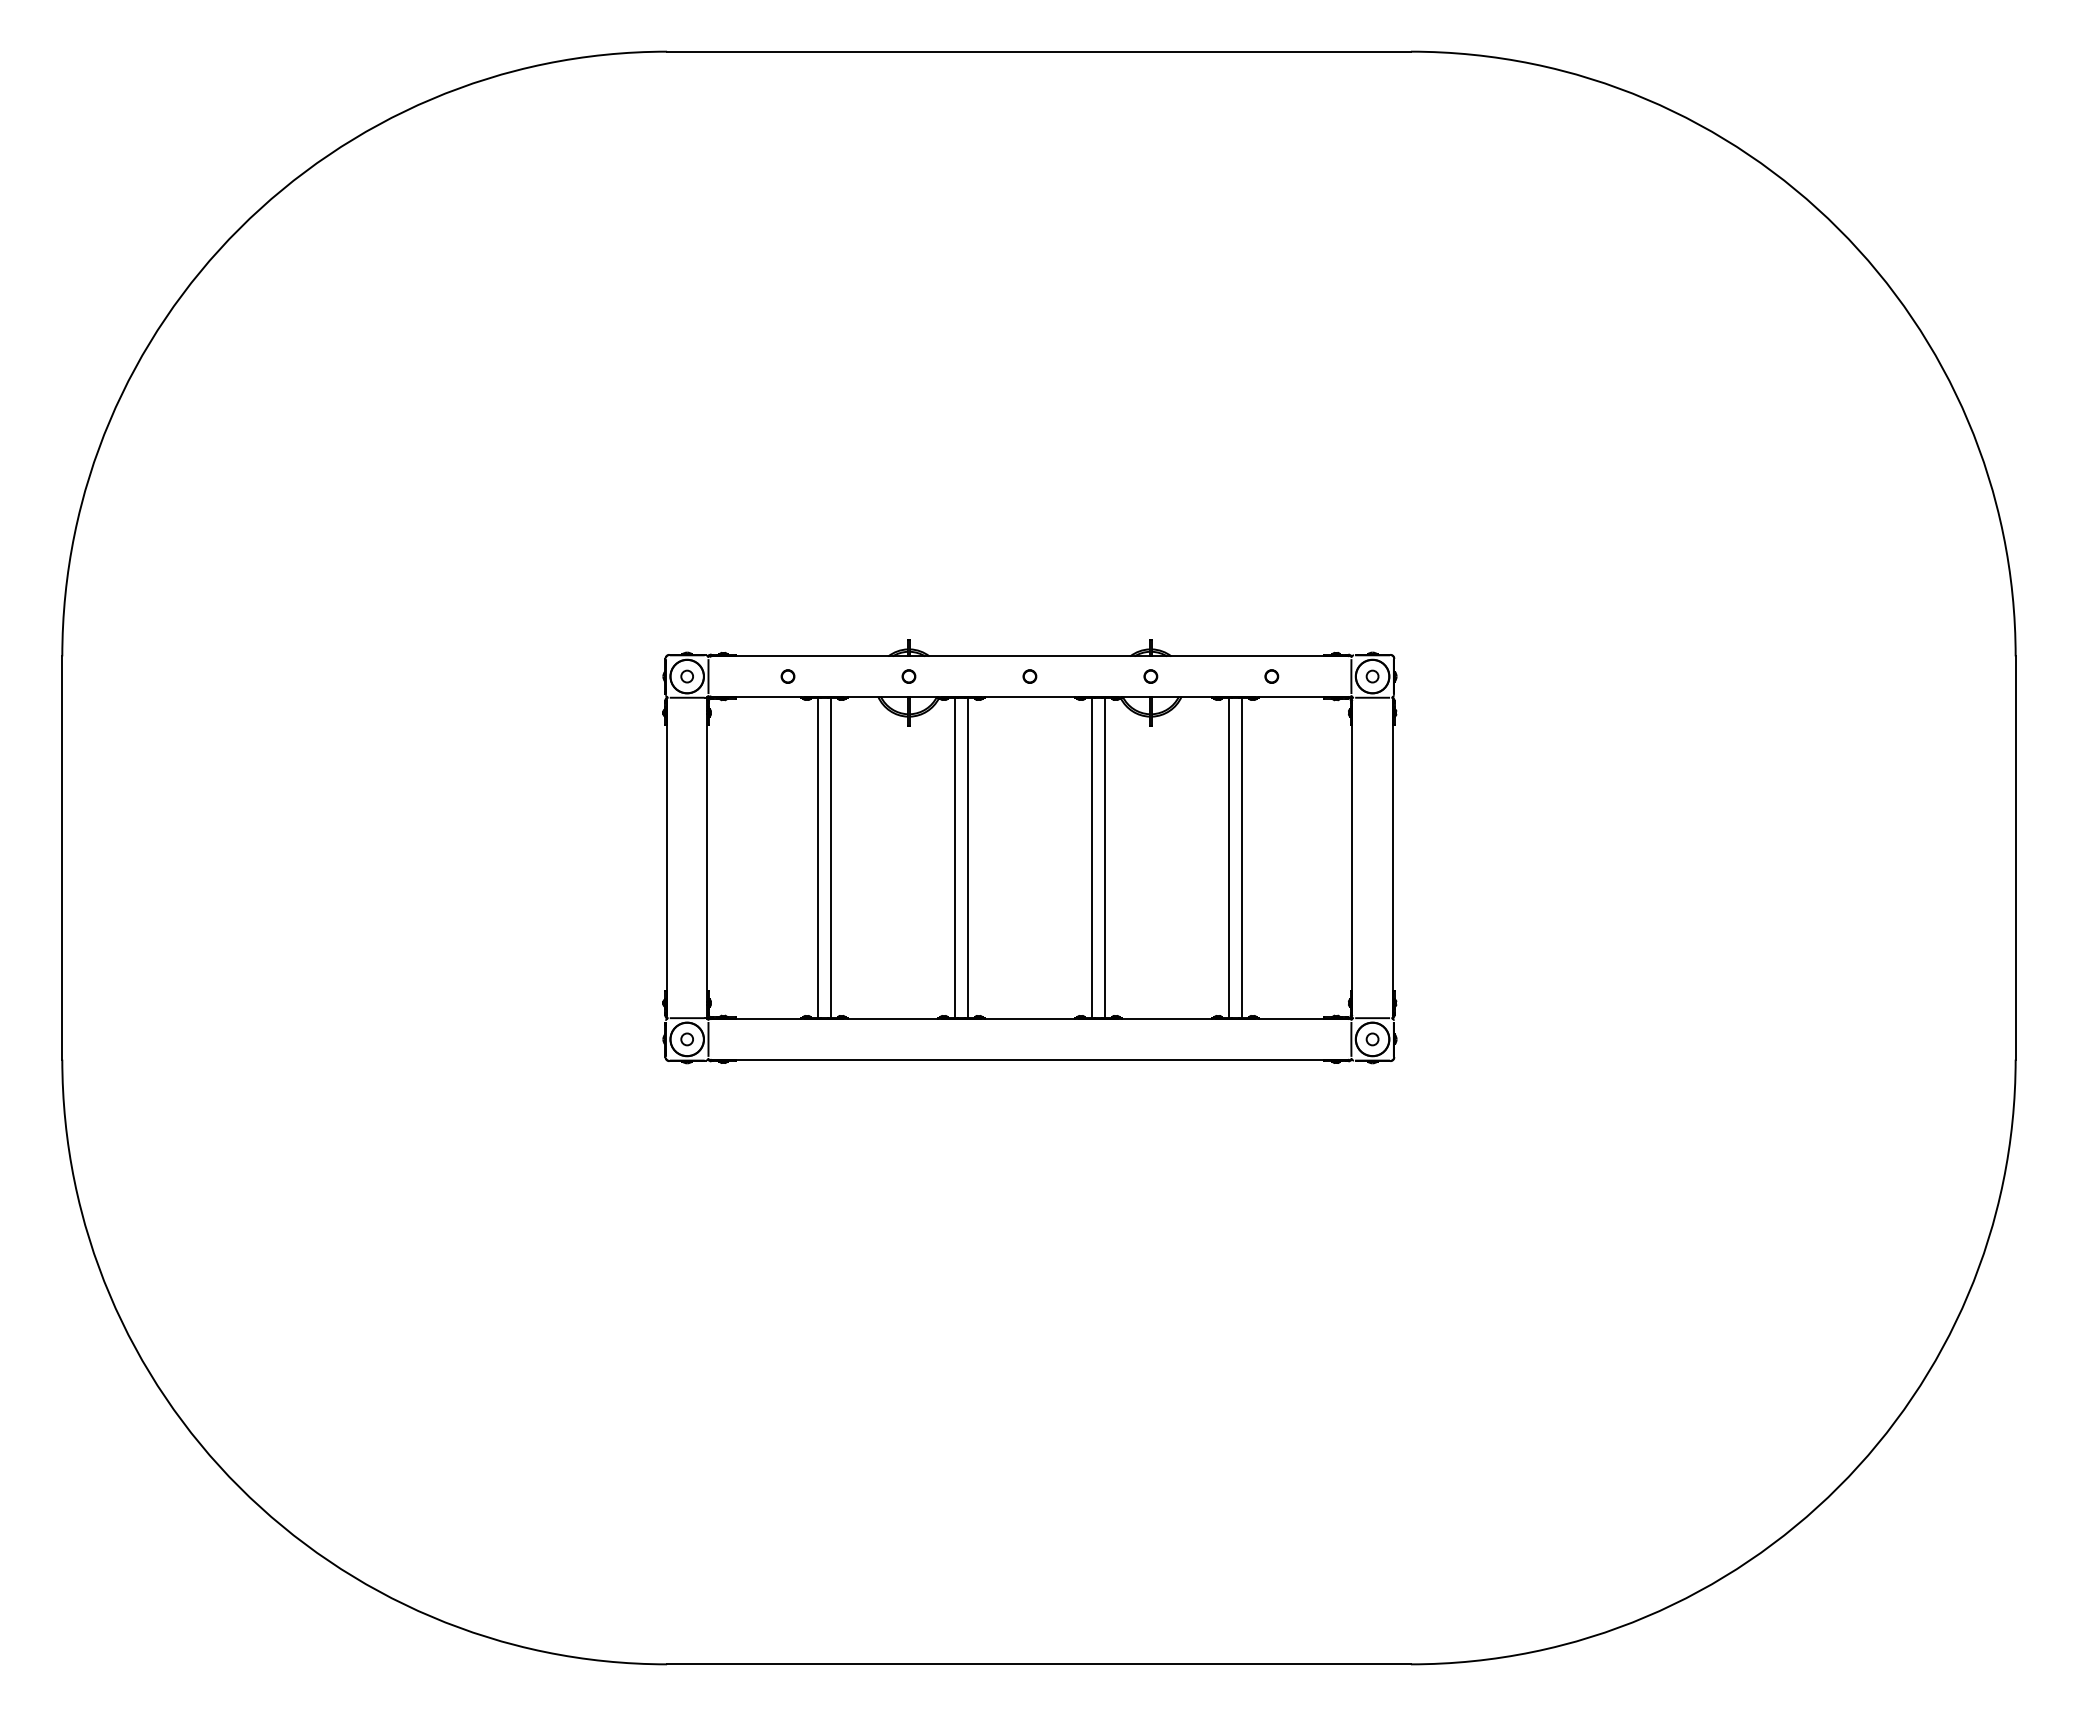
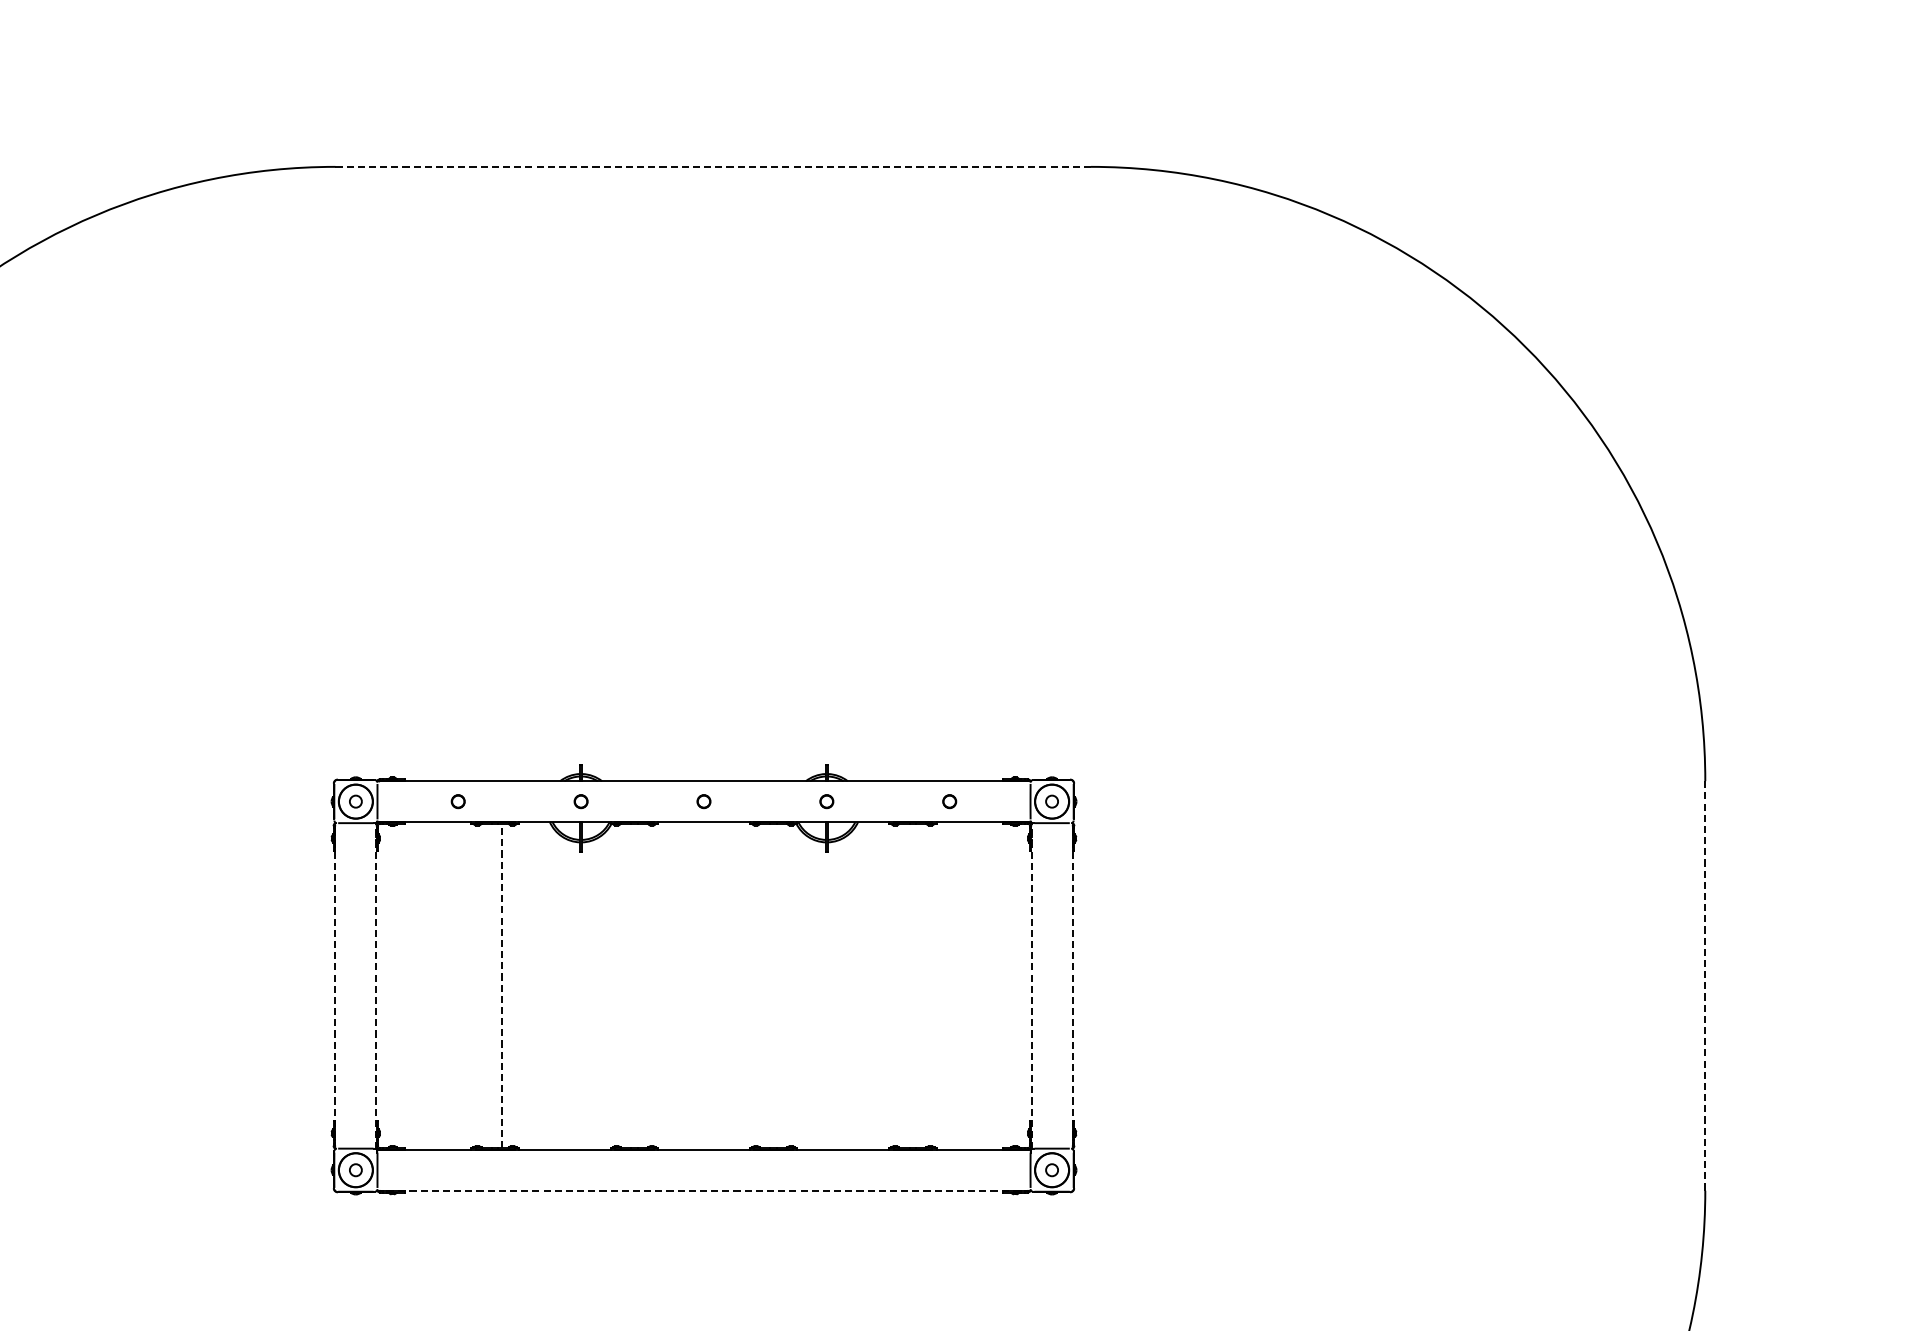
line: (1038, 51) -> (712, 166), solid -> dashed
line: (817, 857) -> (488, 985), removed
line: (954, 857) -> (627, 985), removed
line: (968, 857) -> (641, 985), removed
line: (1091, 857) -> (766, 985), removed
line: (1105, 857) -> (780, 985), removed
line: (1228, 857) -> (905, 985), removed
line: (1242, 857) -> (919, 985), removed
line: (667, 858) -> (335, 986), solid -> dashed
line: (707, 858) -> (376, 986), solid -> dashed
line: (831, 858) -> (502, 986), solid -> dashed
line: (1352, 858) -> (1031, 986), solid -> dashed
line: (1392, 858) -> (1072, 986), solid -> dashed
line: (2015, 858) -> (1705, 986), solid -> dashed
line: (1029, 1059) -> (703, 1190), solid -> dashed

